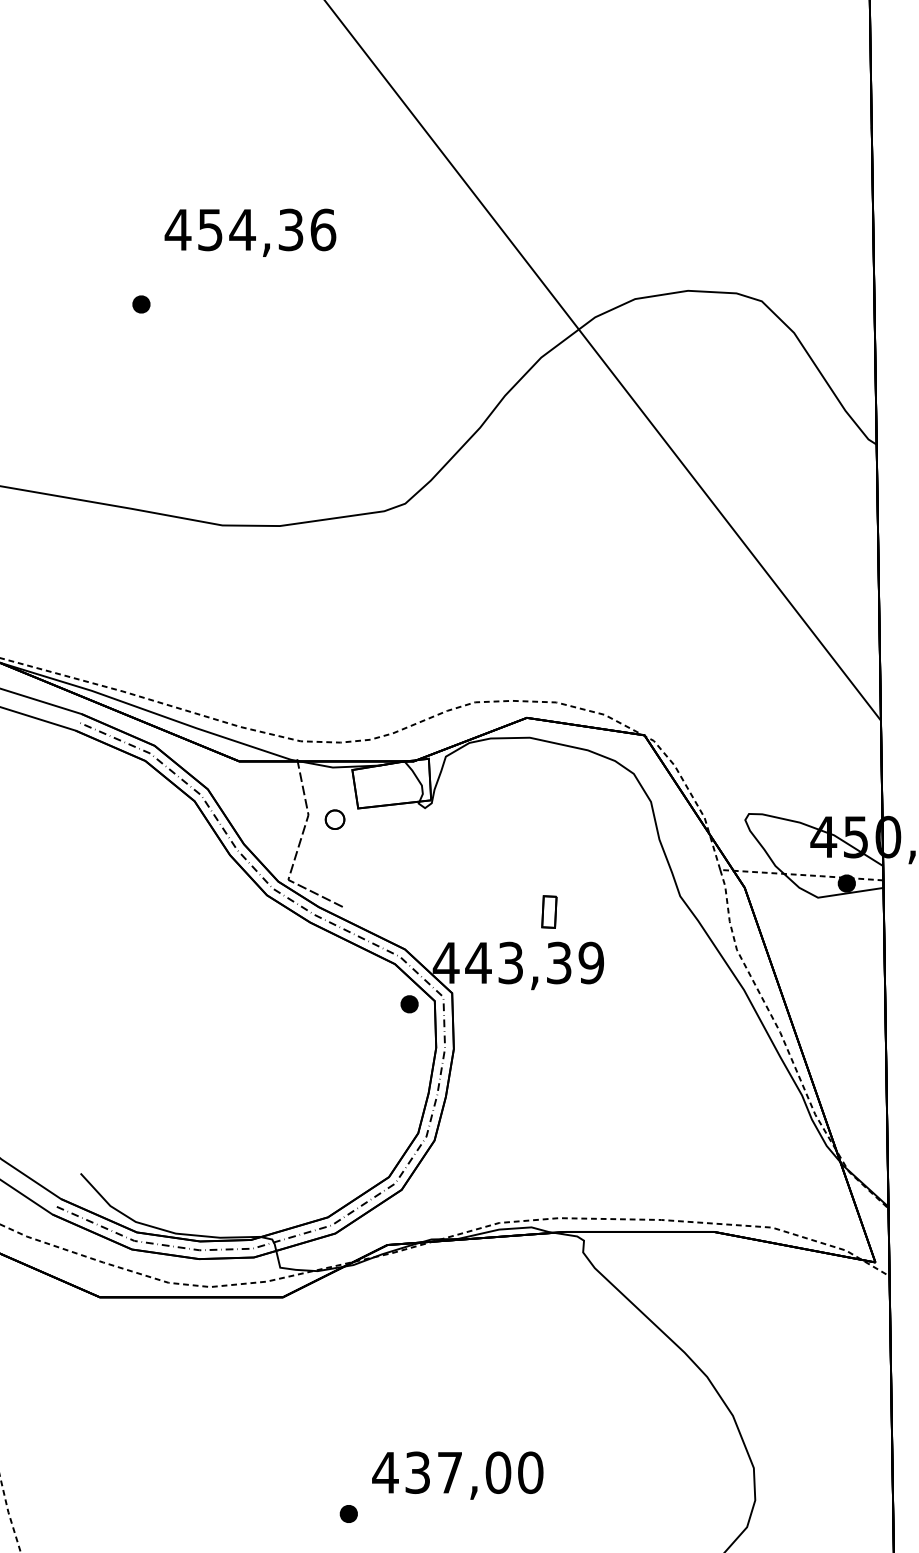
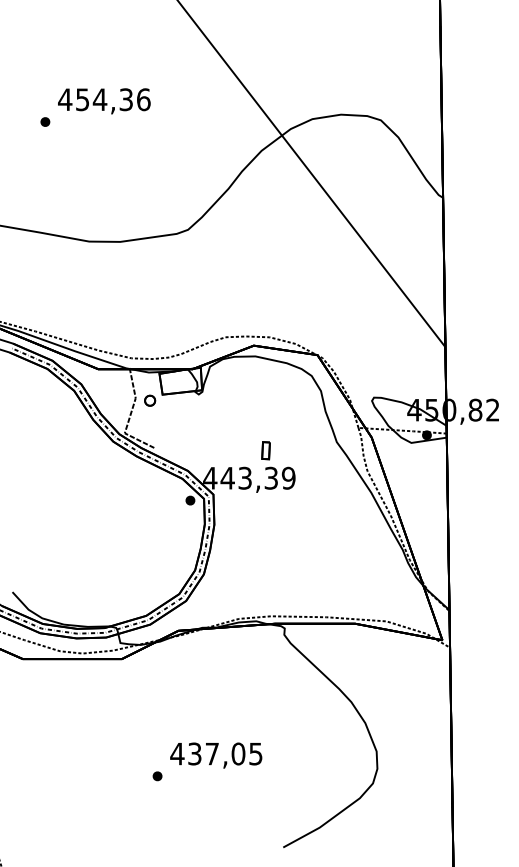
text: (250, 233) -> (104, 101), moved
text: (529, 1471) -> (255, 753), 437,00 -> 437,05

